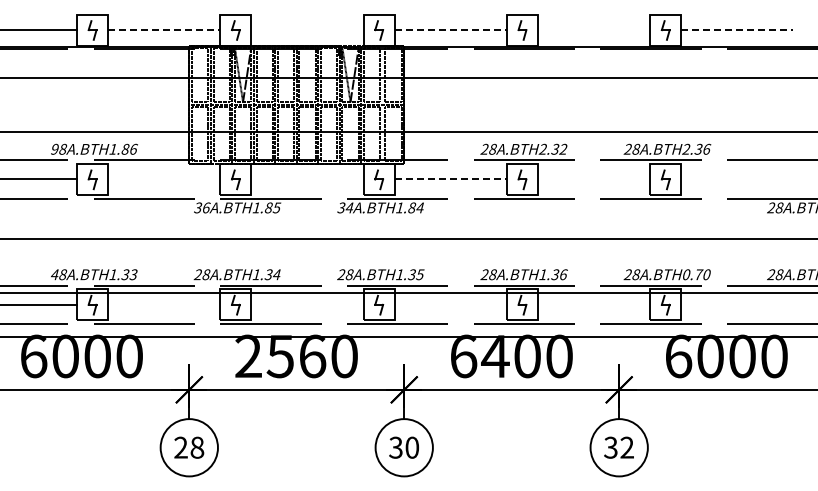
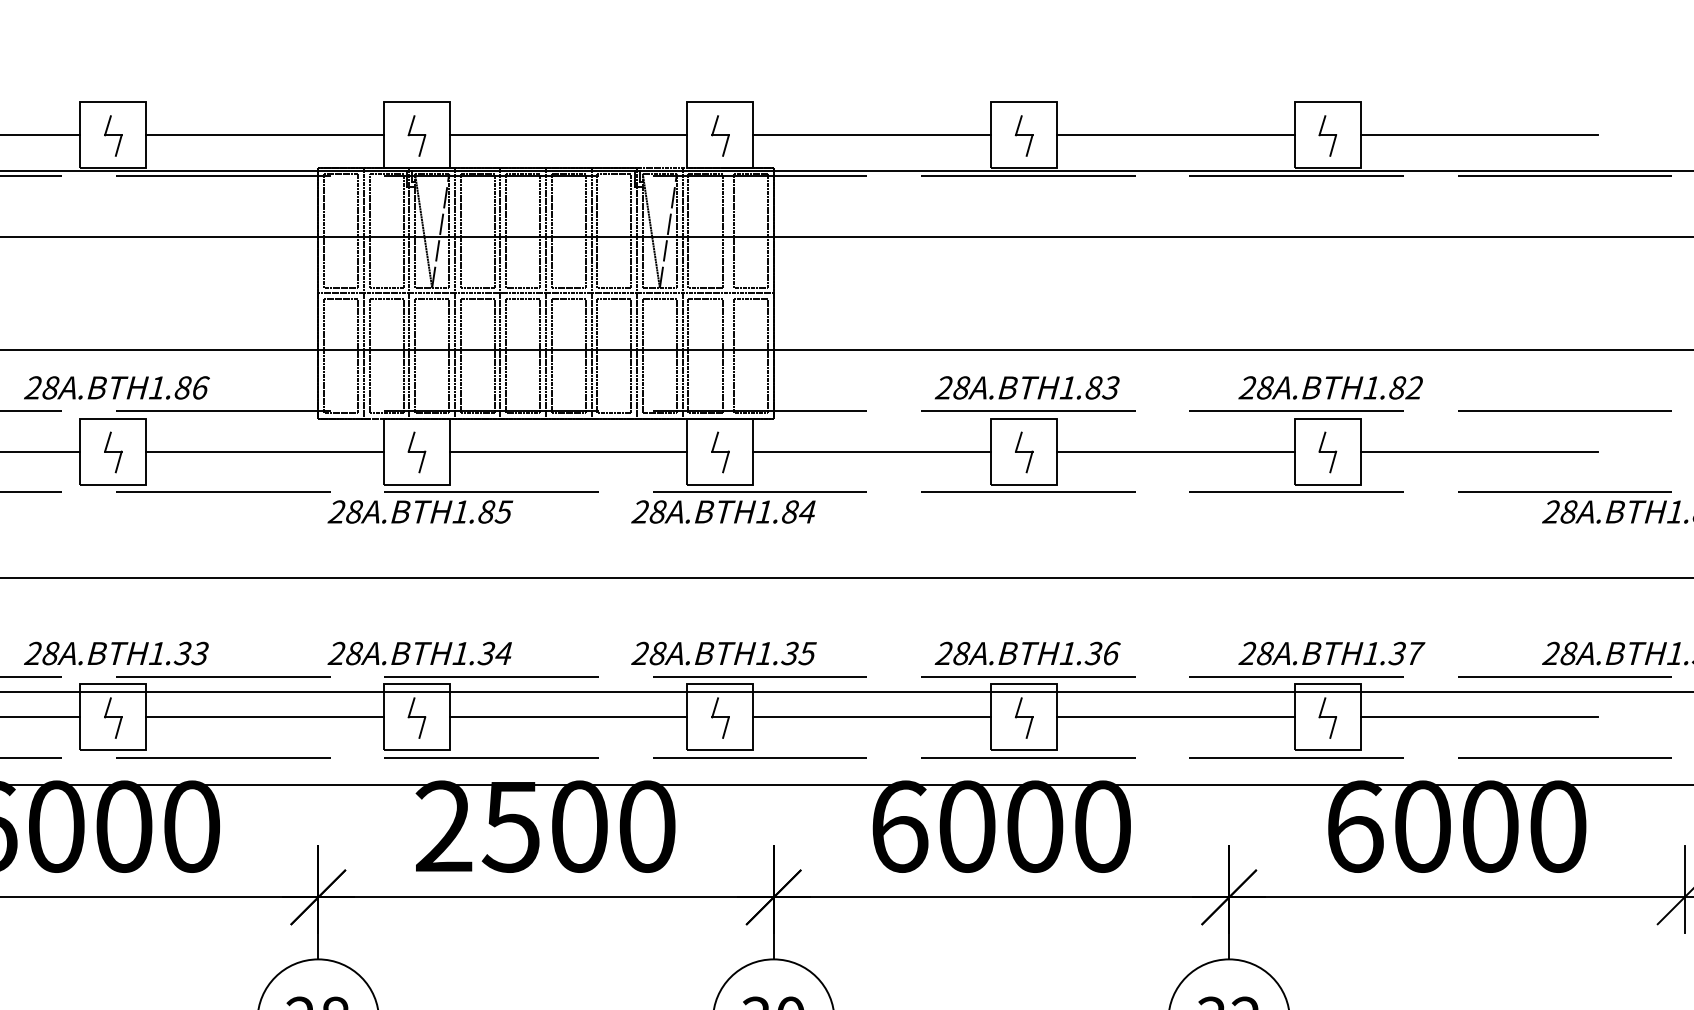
line: (164, 30) -> (265, 136), dashed -> solid
line: (307, 30) -> (568, 136), added
line: (451, 30) -> (873, 136), dashed -> solid
line: (593, 30) -> (1174, 136), added
line: (737, 30) -> (1479, 136), dashed -> solid
text: (552, 148) -> (1087, 386), 2.32 -> 1.83
text: (696, 148) -> (1392, 386), 2.36 -> 1.82
text: (54, 149) -> (32, 388), 98 -> 28
line: (164, 179) -> (265, 451), added
line: (307, 179) -> (568, 451), added
line: (451, 179) -> (873, 451), dashed -> solid
line: (593, 179) -> (1174, 451), added
line: (737, 179) -> (1479, 451), added
text: (201, 207) -> (344, 511), 36 -> 28
text: (345, 207) -> (649, 511), 34 -> 28
text: (54, 274) -> (32, 653), 48 -> 28
text: (696, 274) -> (1392, 653), 0.70 -> 1.37
line: (164, 304) -> (265, 716), added
line: (307, 304) -> (568, 716), added
line: (450, 304) -> (871, 716), added
line: (593, 304) -> (1174, 716), added
line: (737, 304) -> (1479, 716), added
text: (312, 356) -> (579, 826), 2560 -> 2500
text: (495, 356) -> (967, 826), 6400 -> 6000

